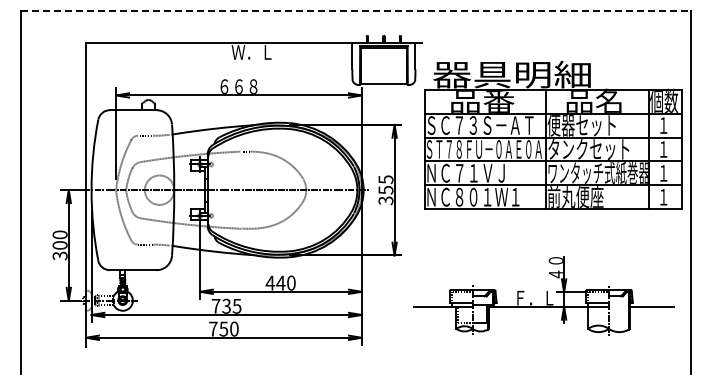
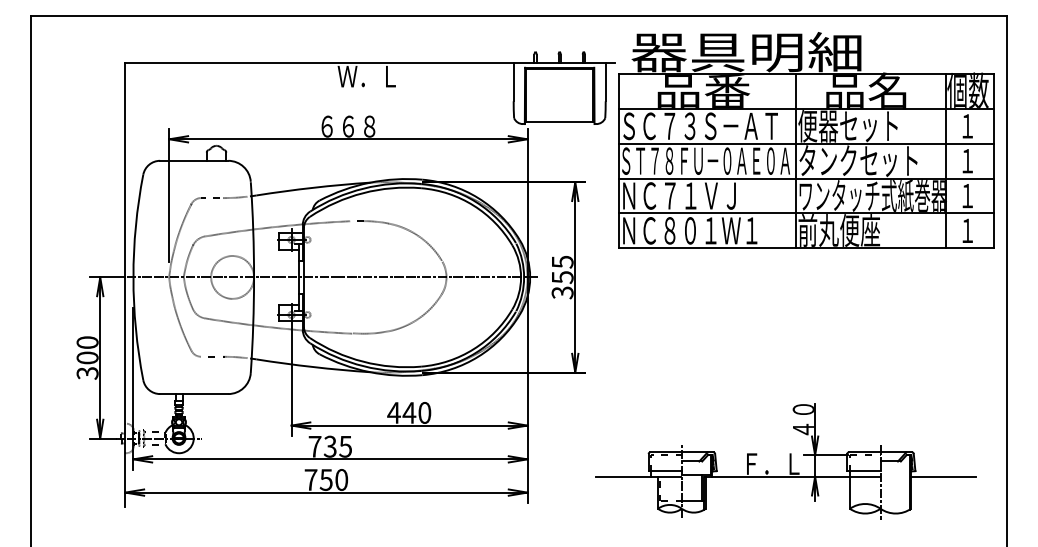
line: (356, 11) -> (519, 16), dashed -> solid
part: (553, 134) -> (806, 139), moved
part: (543, 295) -> (785, 460), moved

